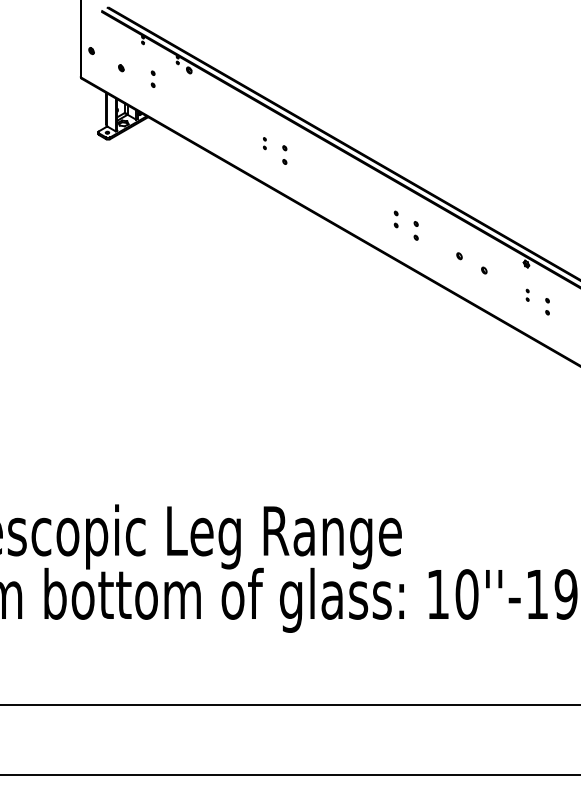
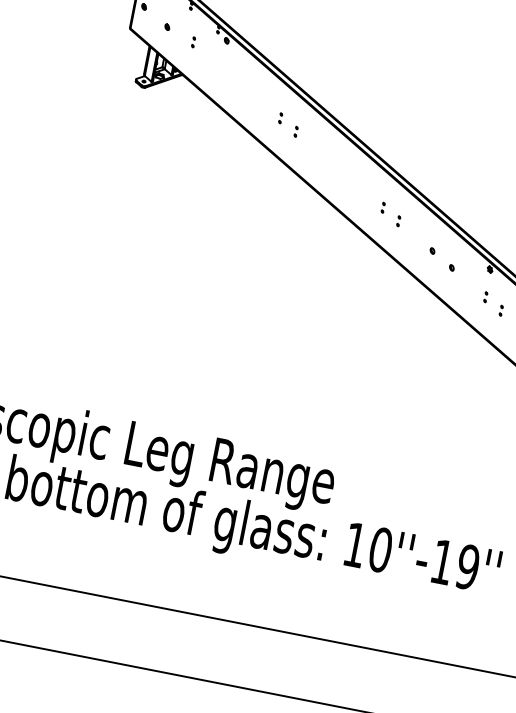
part: (153, 78) -> (193, 41), size x0.71
part: (284, 154) -> (296, 131), size x0.62
part: (396, 219) -> (383, 207), size x0.71
part: (415, 230) -> (398, 220), size x0.62
part: (547, 306) -> (501, 310), size x0.71

